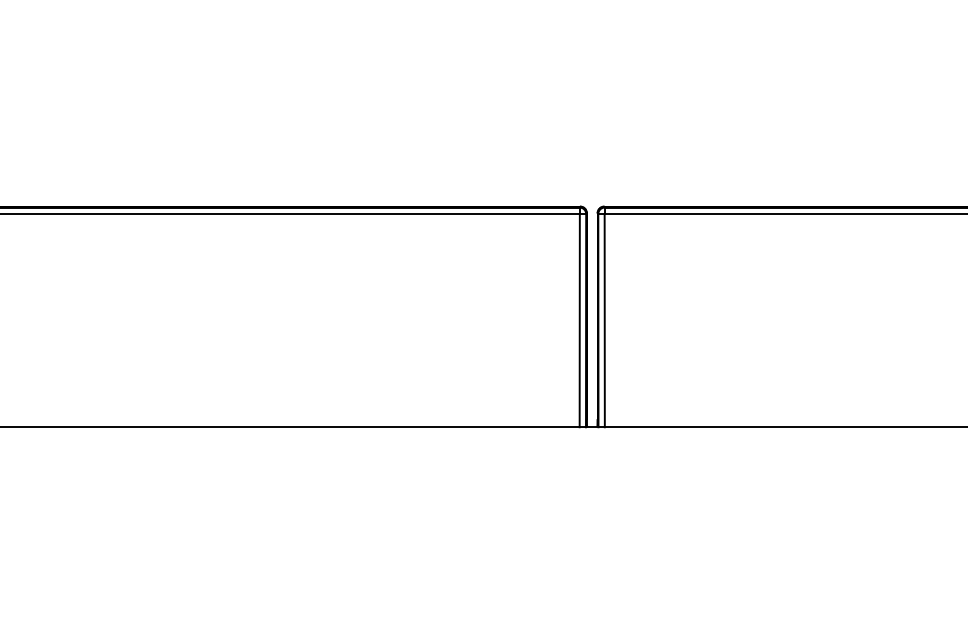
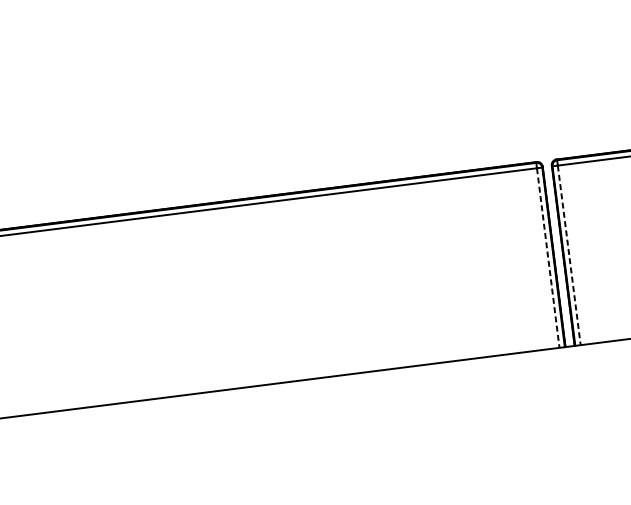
line: (579, 320) -> (548, 257), solid -> dashed
line: (604, 320) -> (569, 255), solid -> dashed

